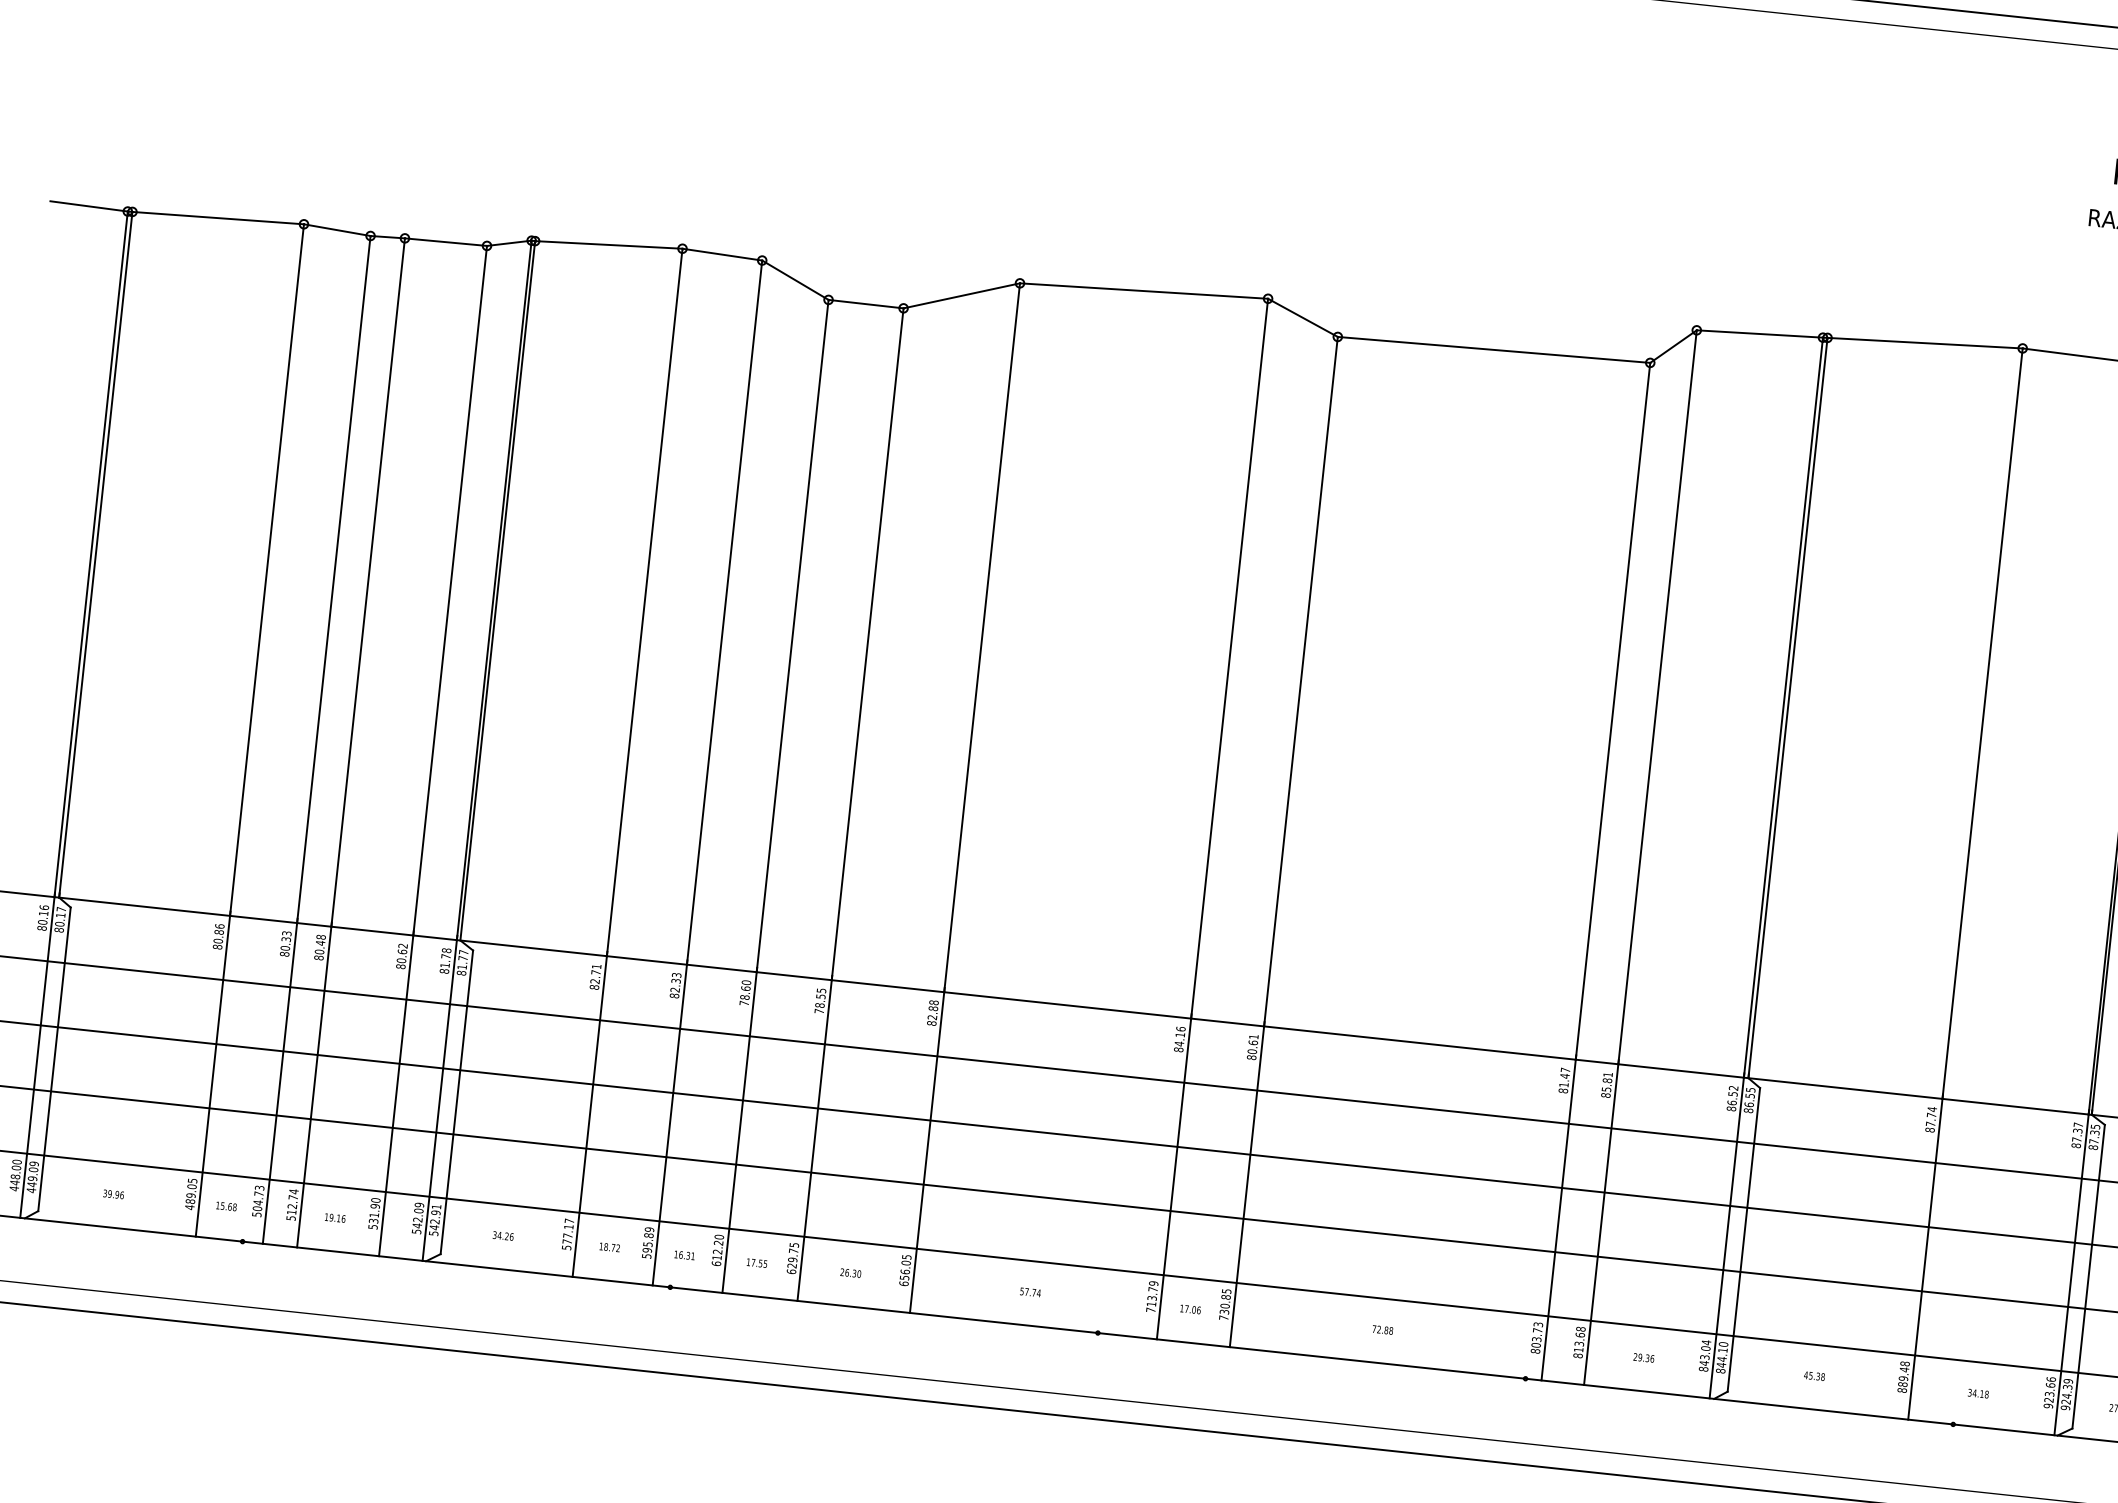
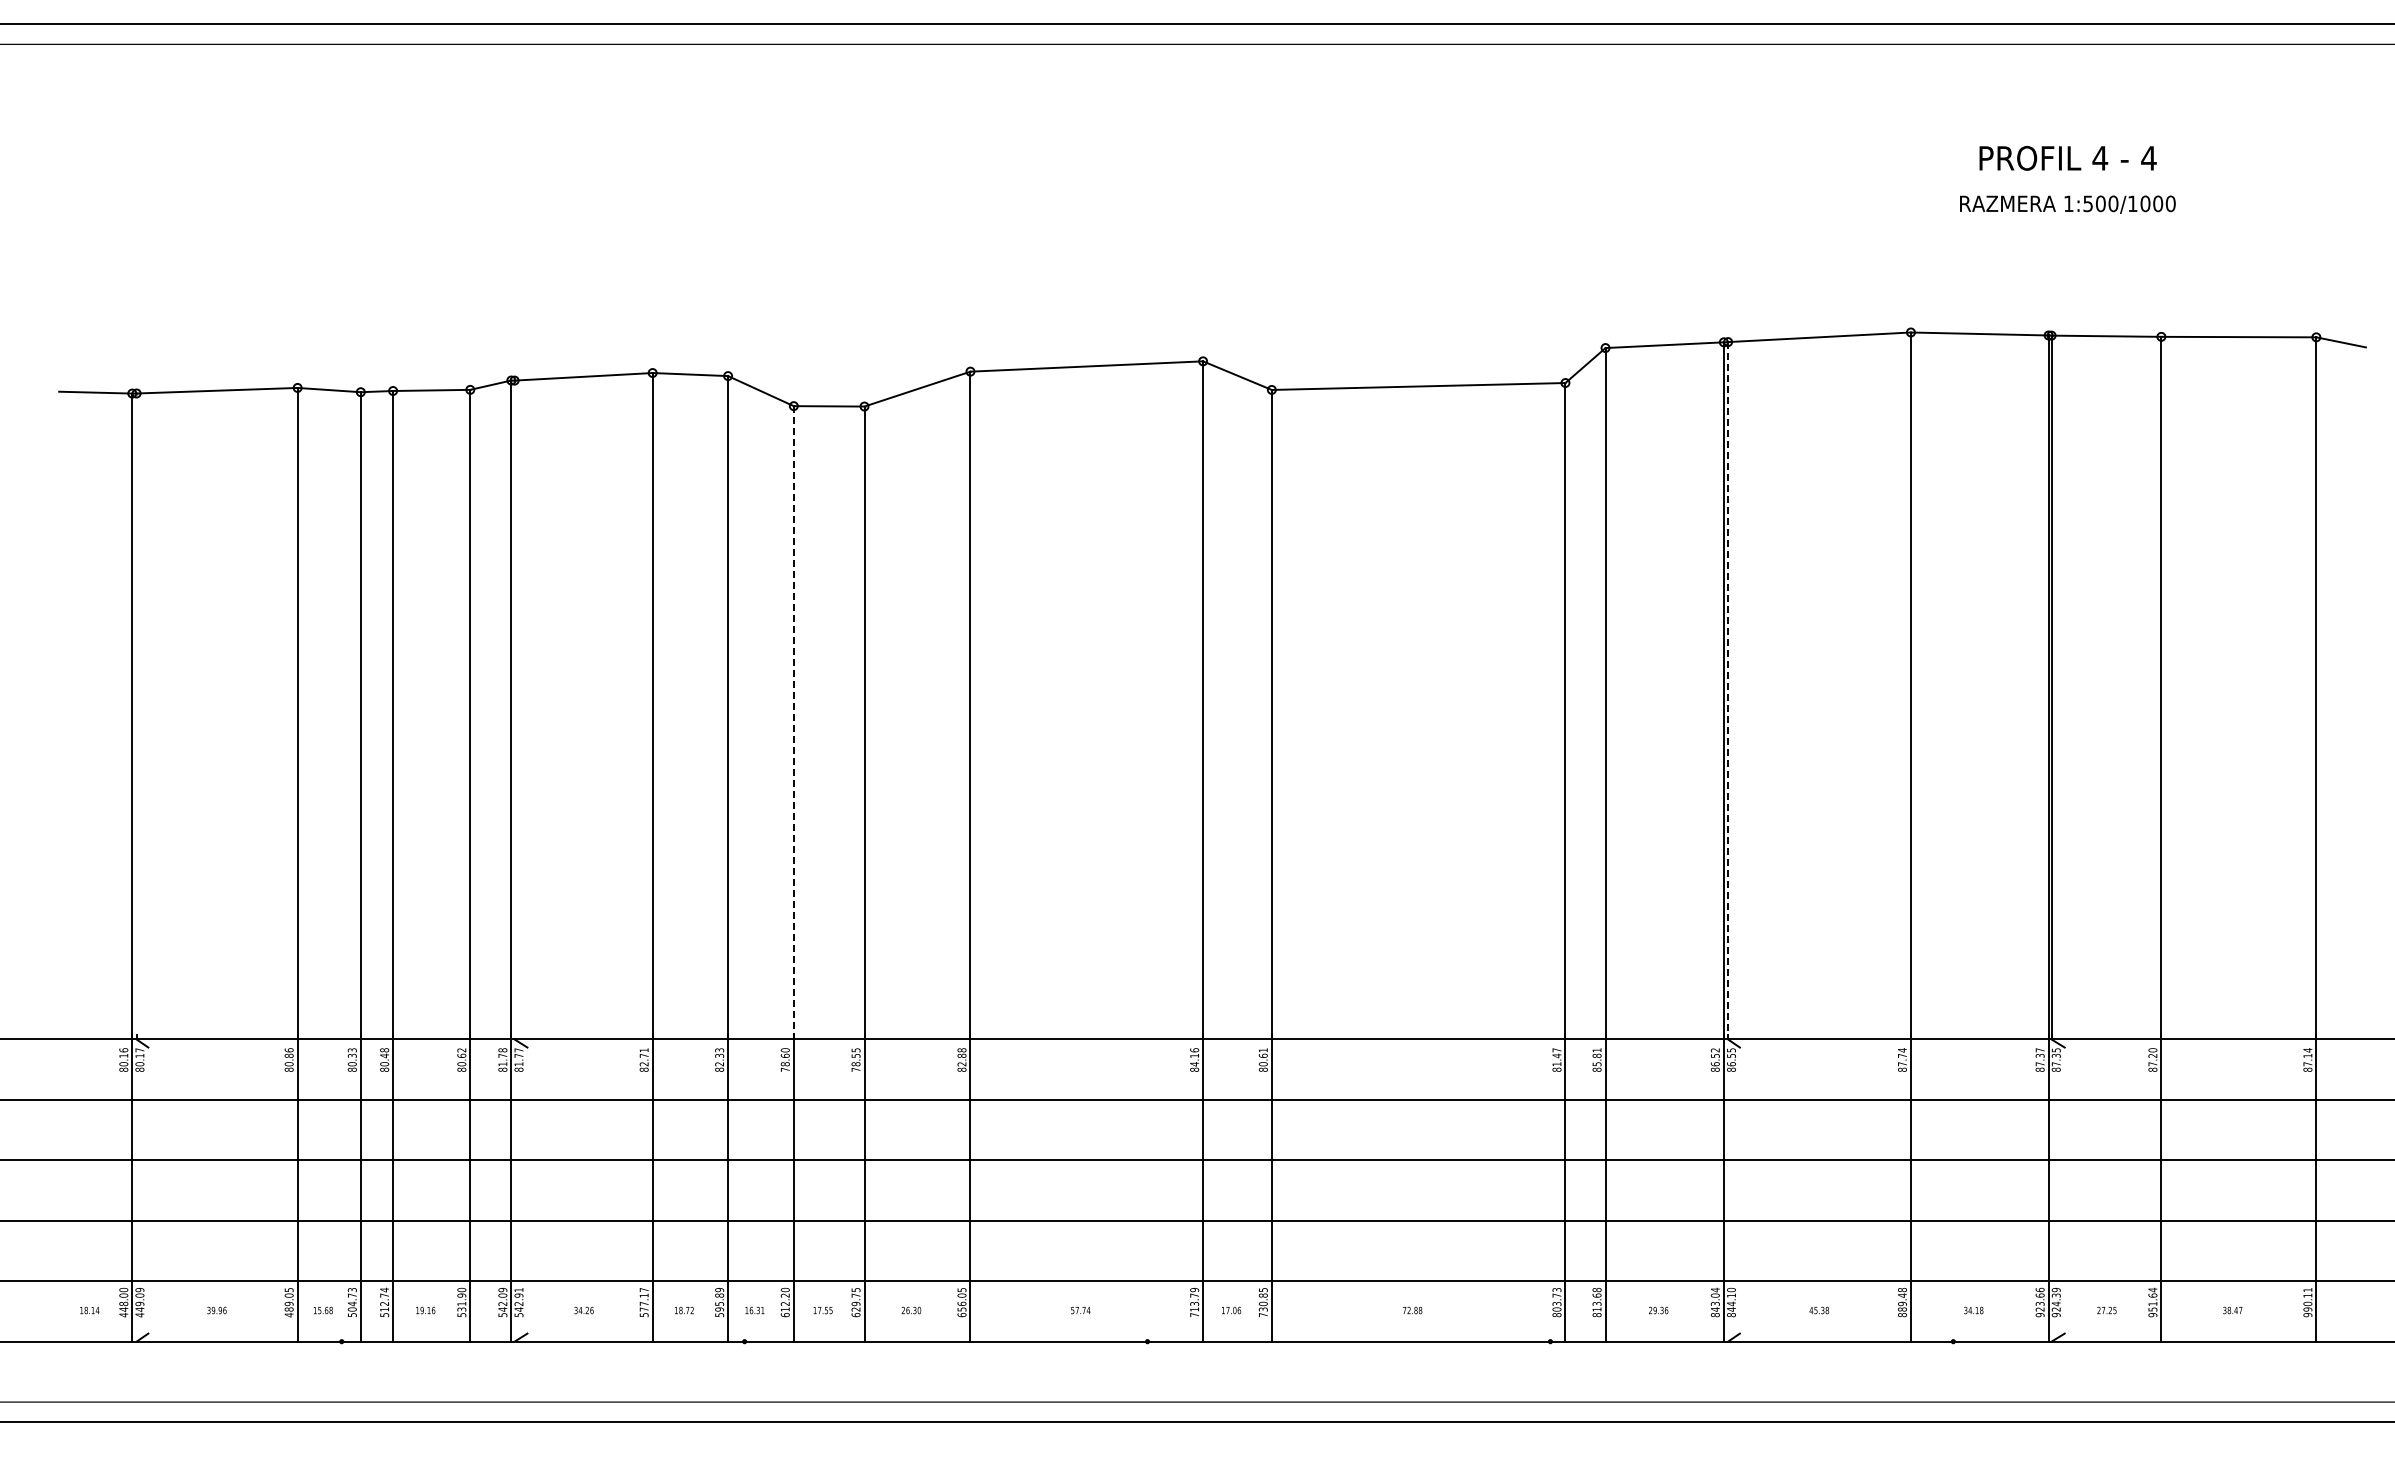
line: (95, 554) -> (136, 716), removed
line: (497, 590) -> (514, 709), removed
line: (792, 635) -> (793, 722), solid -> dashed
line: (1788, 707) -> (1728, 690), solid -> dashed
line: (54, 1059) -> (148, 1190), removed
line: (456, 1102) -> (527, 1190), removed
line: (1743, 1239) -> (1739, 1190), removed
line: (2088, 1276) -> (2064, 1190), removed

